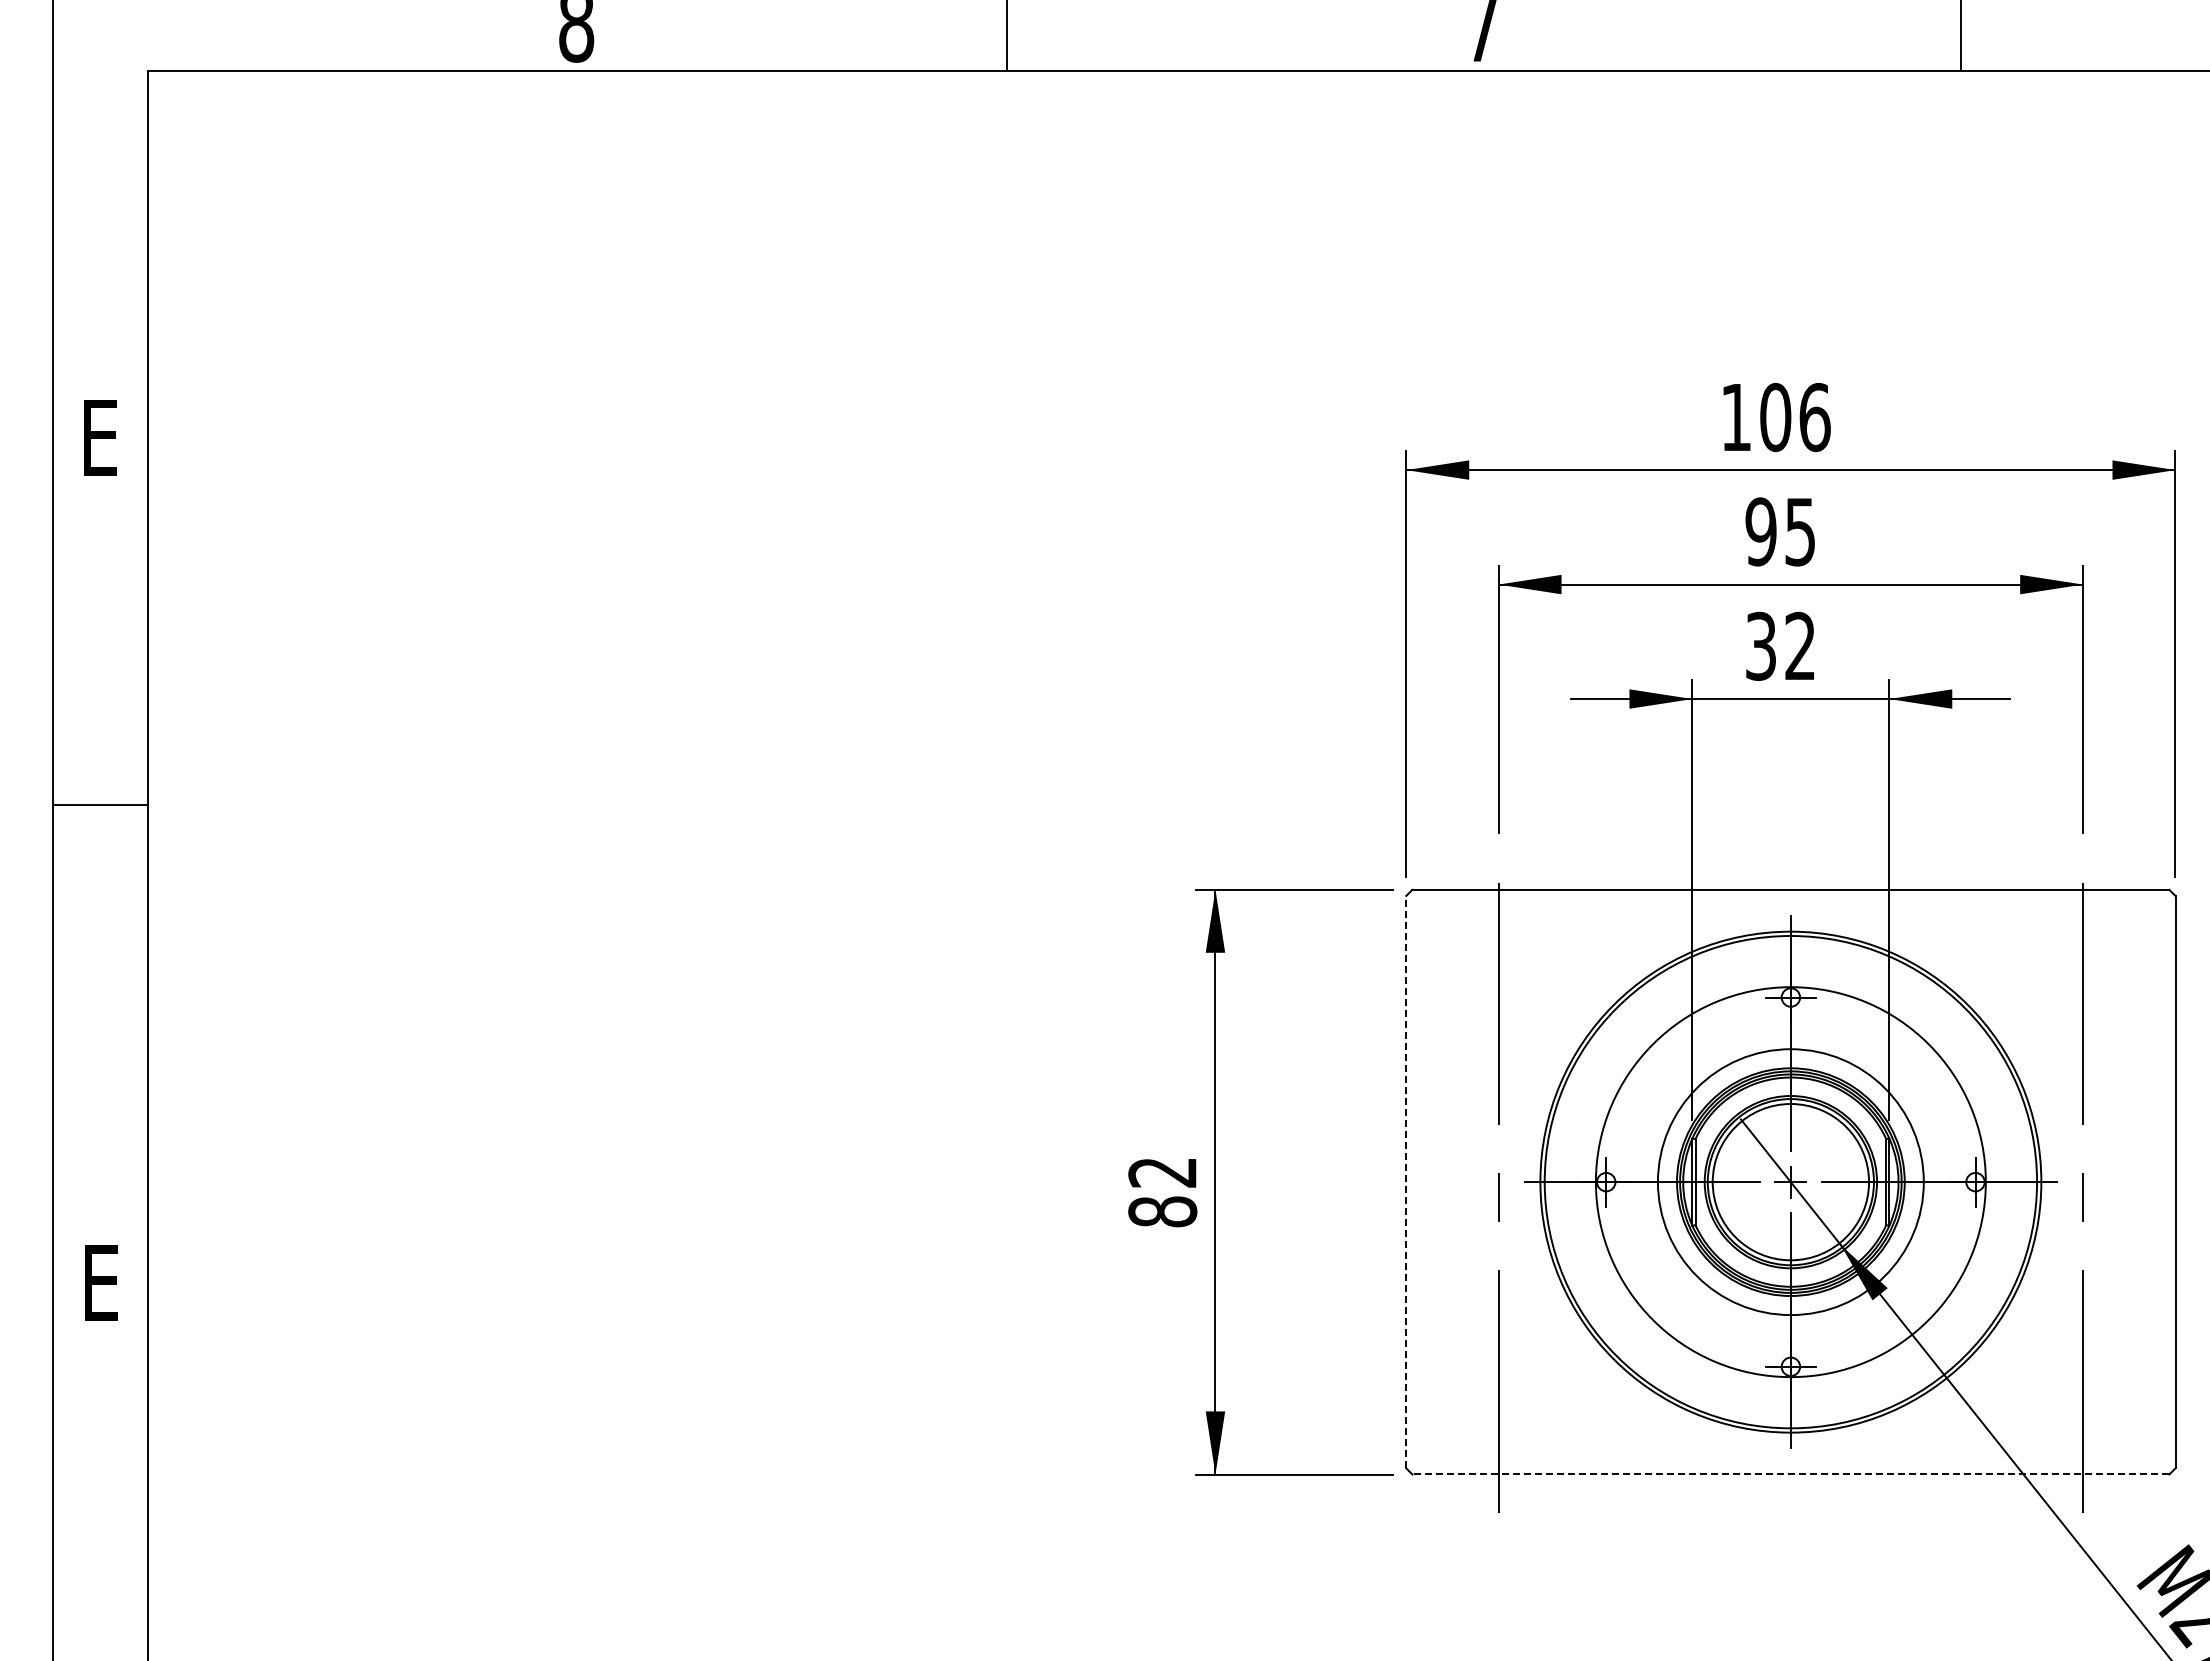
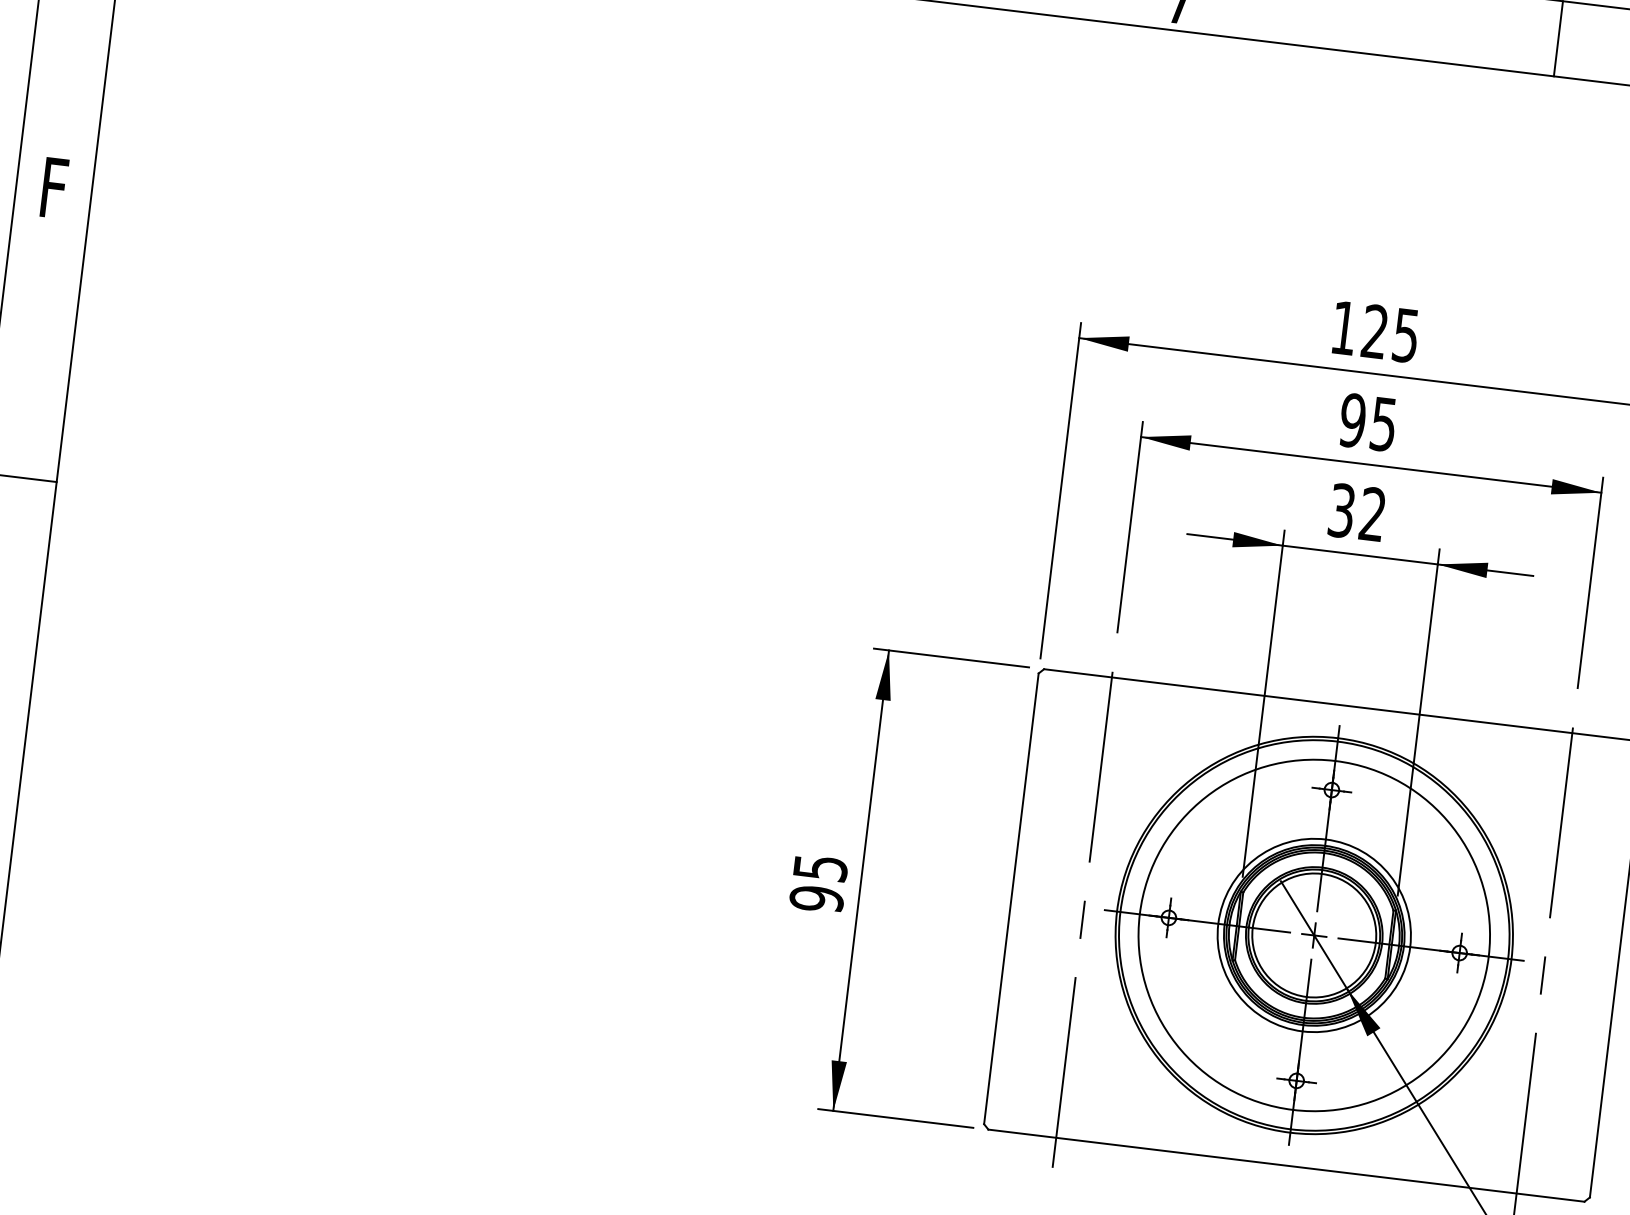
text: (1795, 417) -> (1390, 333), 106 -> 125
text: (100, 437) -> (54, 188), E -> F
line: (1406, 1181) -> (1011, 898), dashed -> solid
circle: (1790, 1181) -> (1314, 934), size x1.67
circle: (1790, 1182) -> (1313, 935), size x0.62
text: (1162, 1192) -> (818, 883), 82 -> 95
line: (1790, 1474) -> (1286, 1165), dashed -> solid

